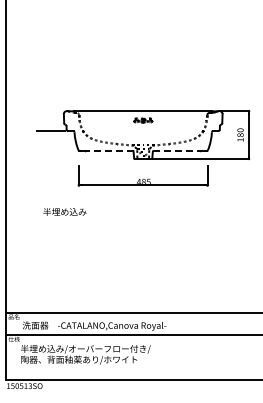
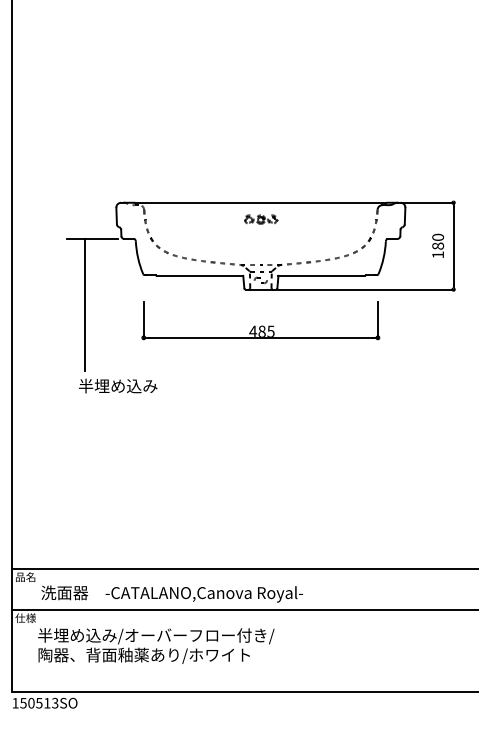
line: (109, 151) -> (199, 275), dashed -> solid
line: (176, 151) -> (321, 275), dashed -> solid
line: (46, 167) -> (84, 305), added

